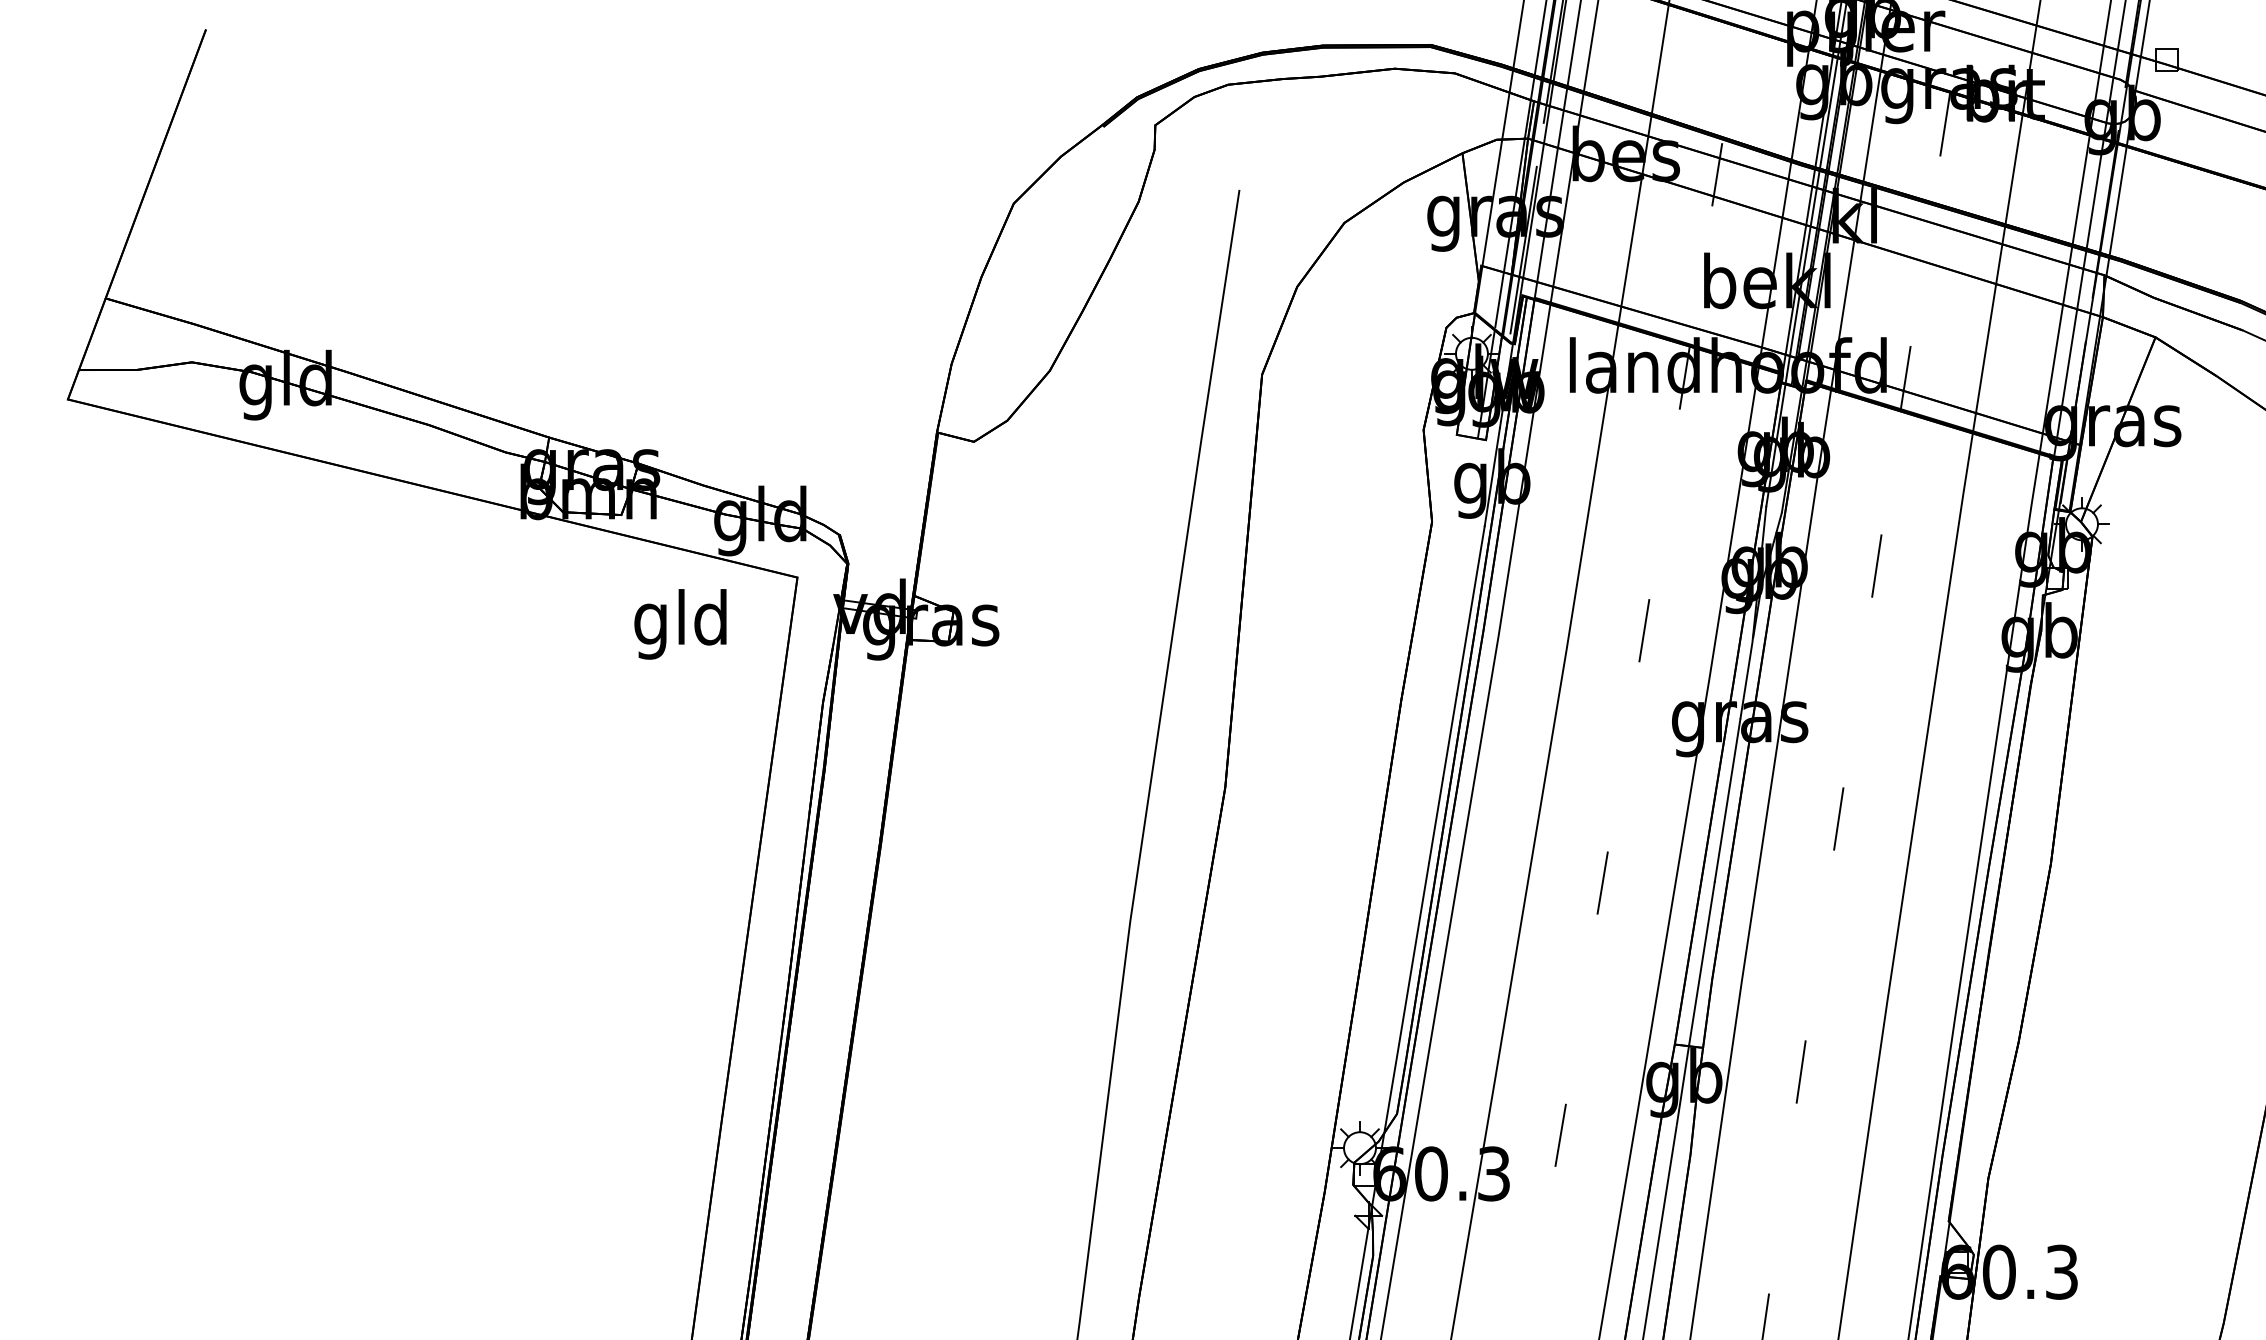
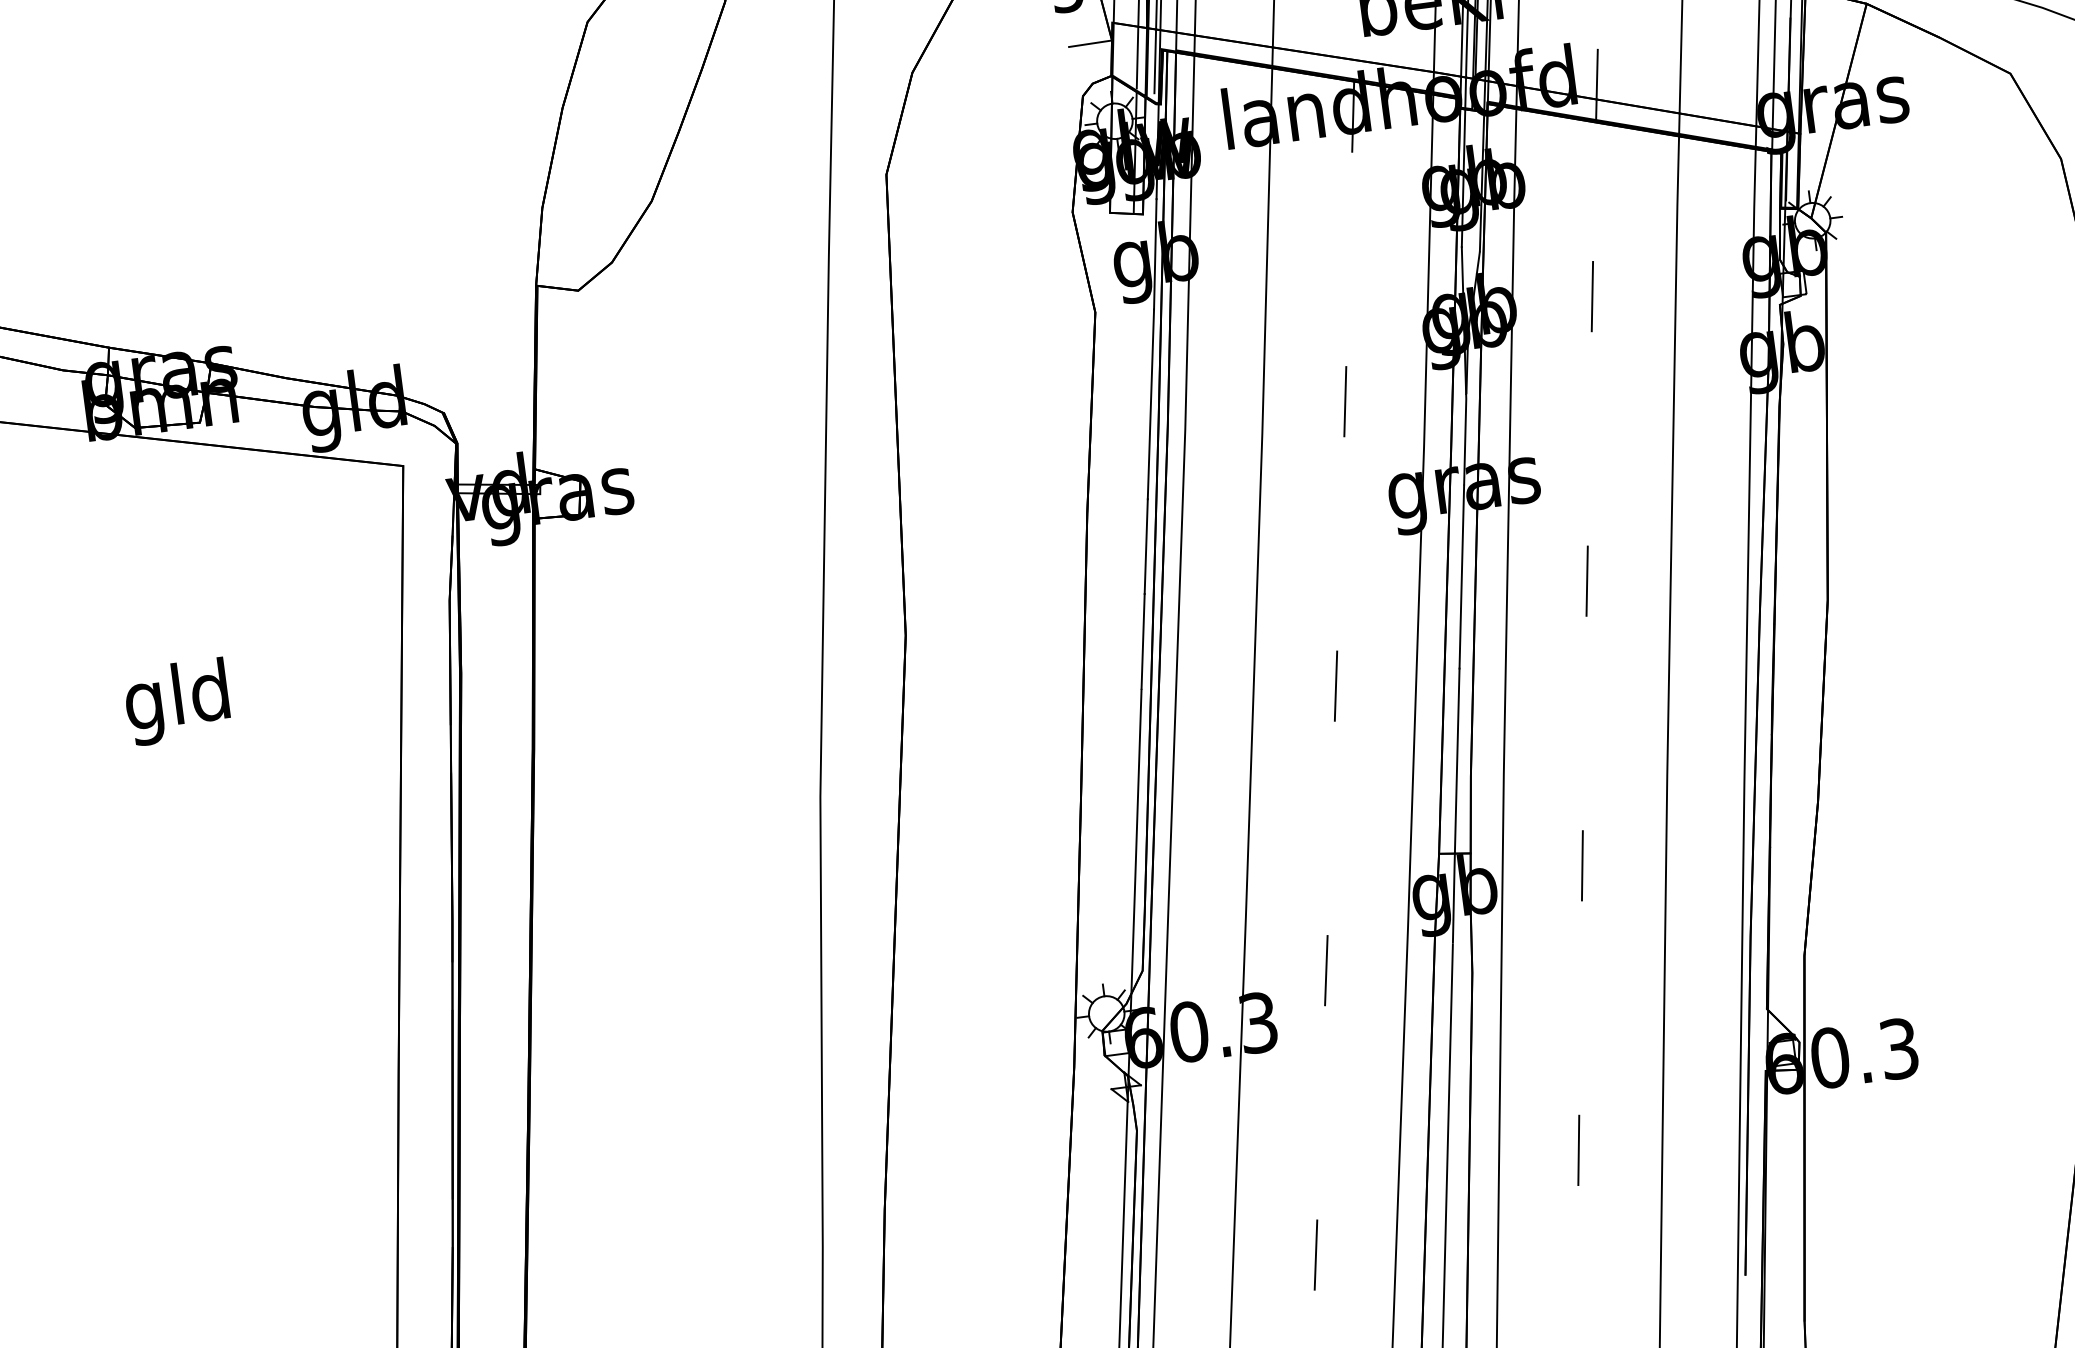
line: (1458, 281) -> (1089, 43), added
text: (680, 624) -> (177, 702), moved

